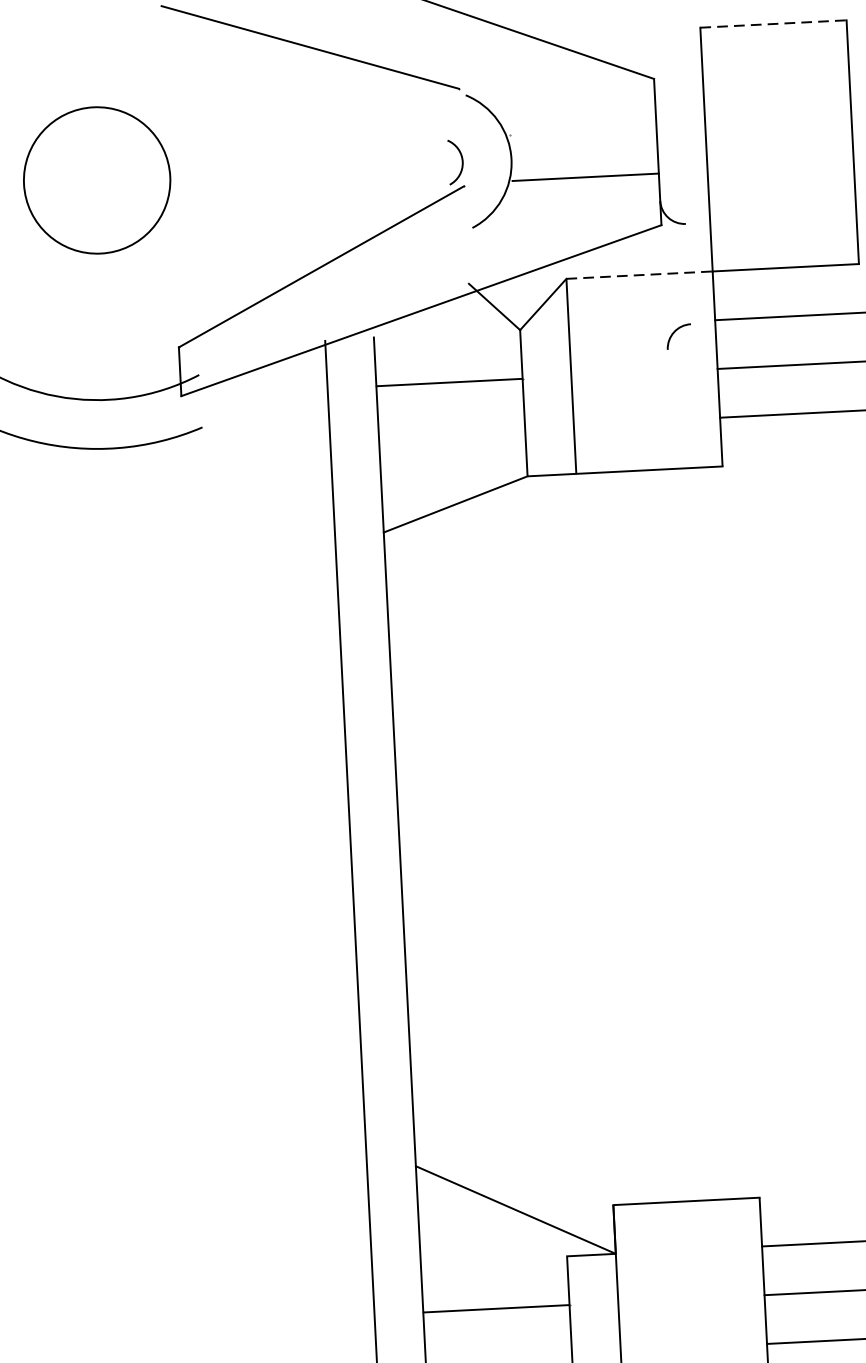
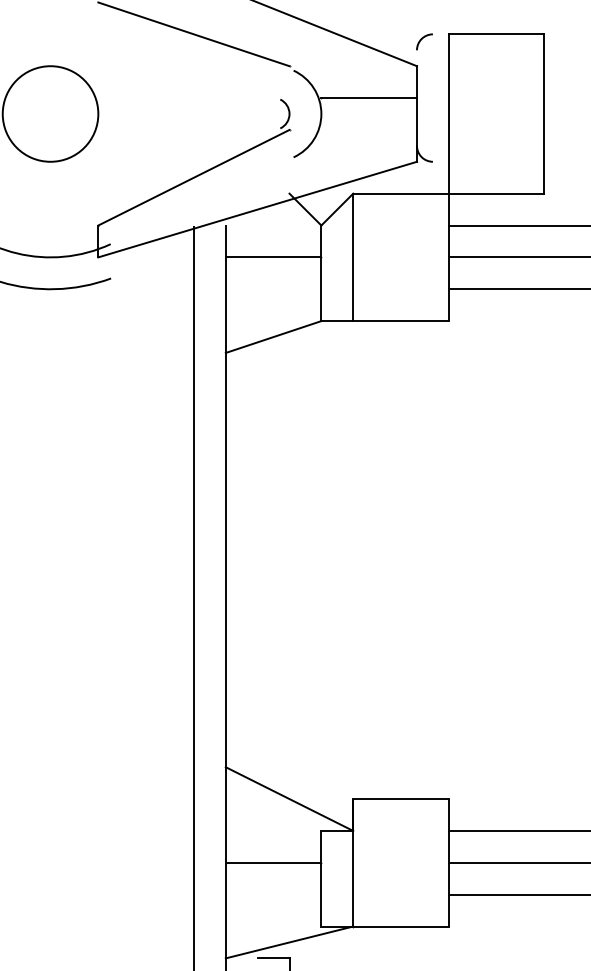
line: (773, 24) -> (496, 34), dashed -> solid
line: (584, 177) -> (368, 98), moved
line: (640, 274) -> (401, 193), dashed -> solid
curve: (675, 332) -> (422, 39), moved

